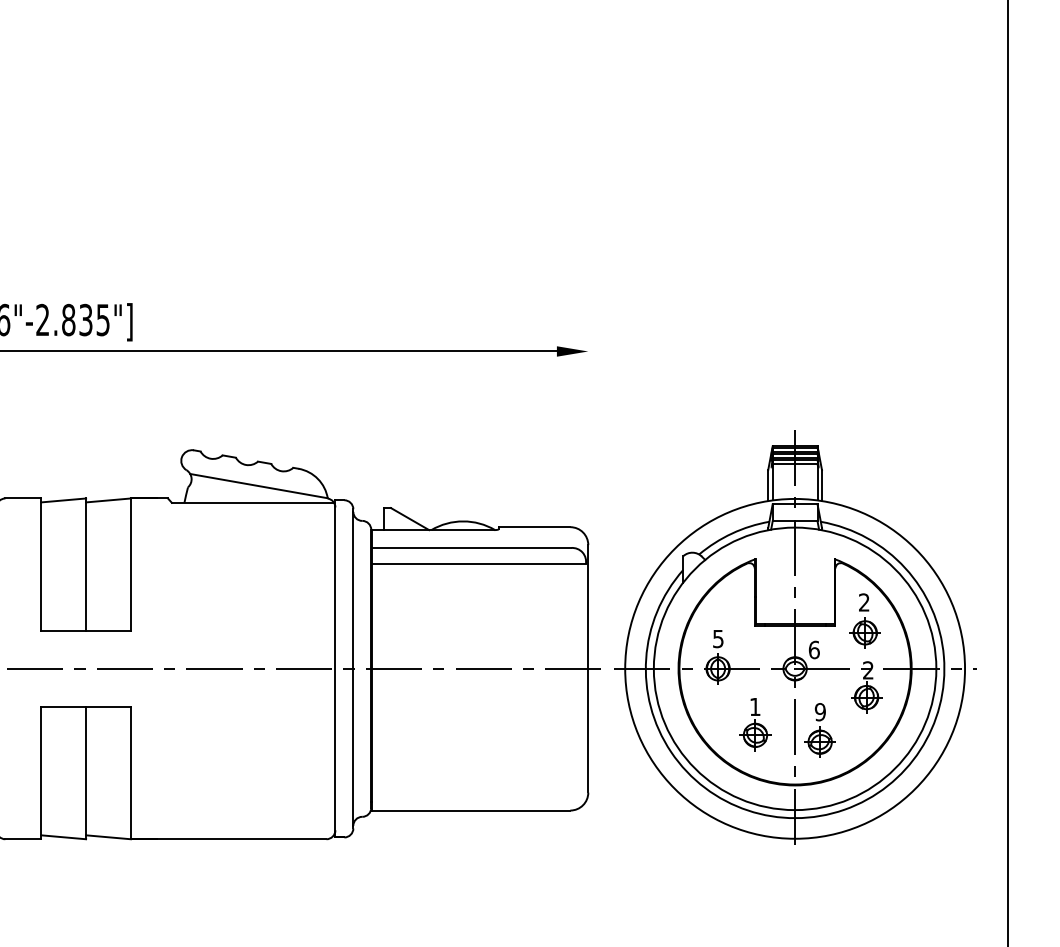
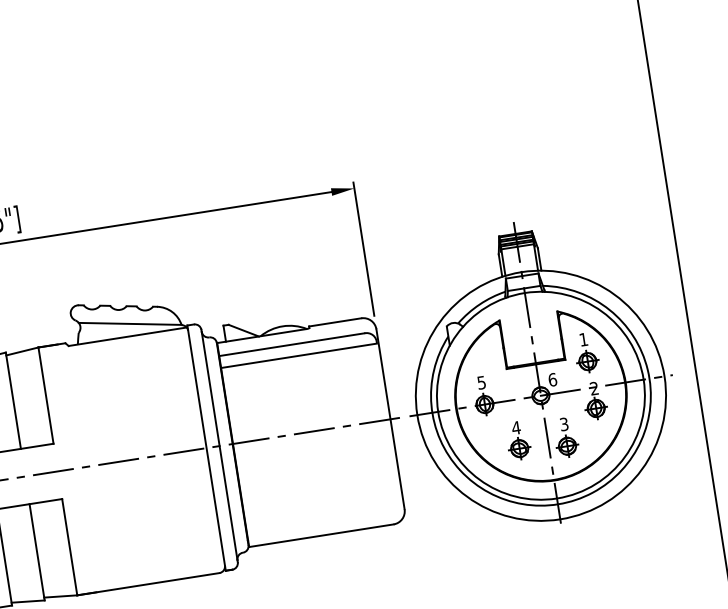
line: (588, 434) -> (363, 248), added
text: (864, 602) -> (583, 339), 2 -> 1
text: (755, 706) -> (516, 427), 1 -> 4
text: (819, 712) -> (563, 424), 9 -> 3

